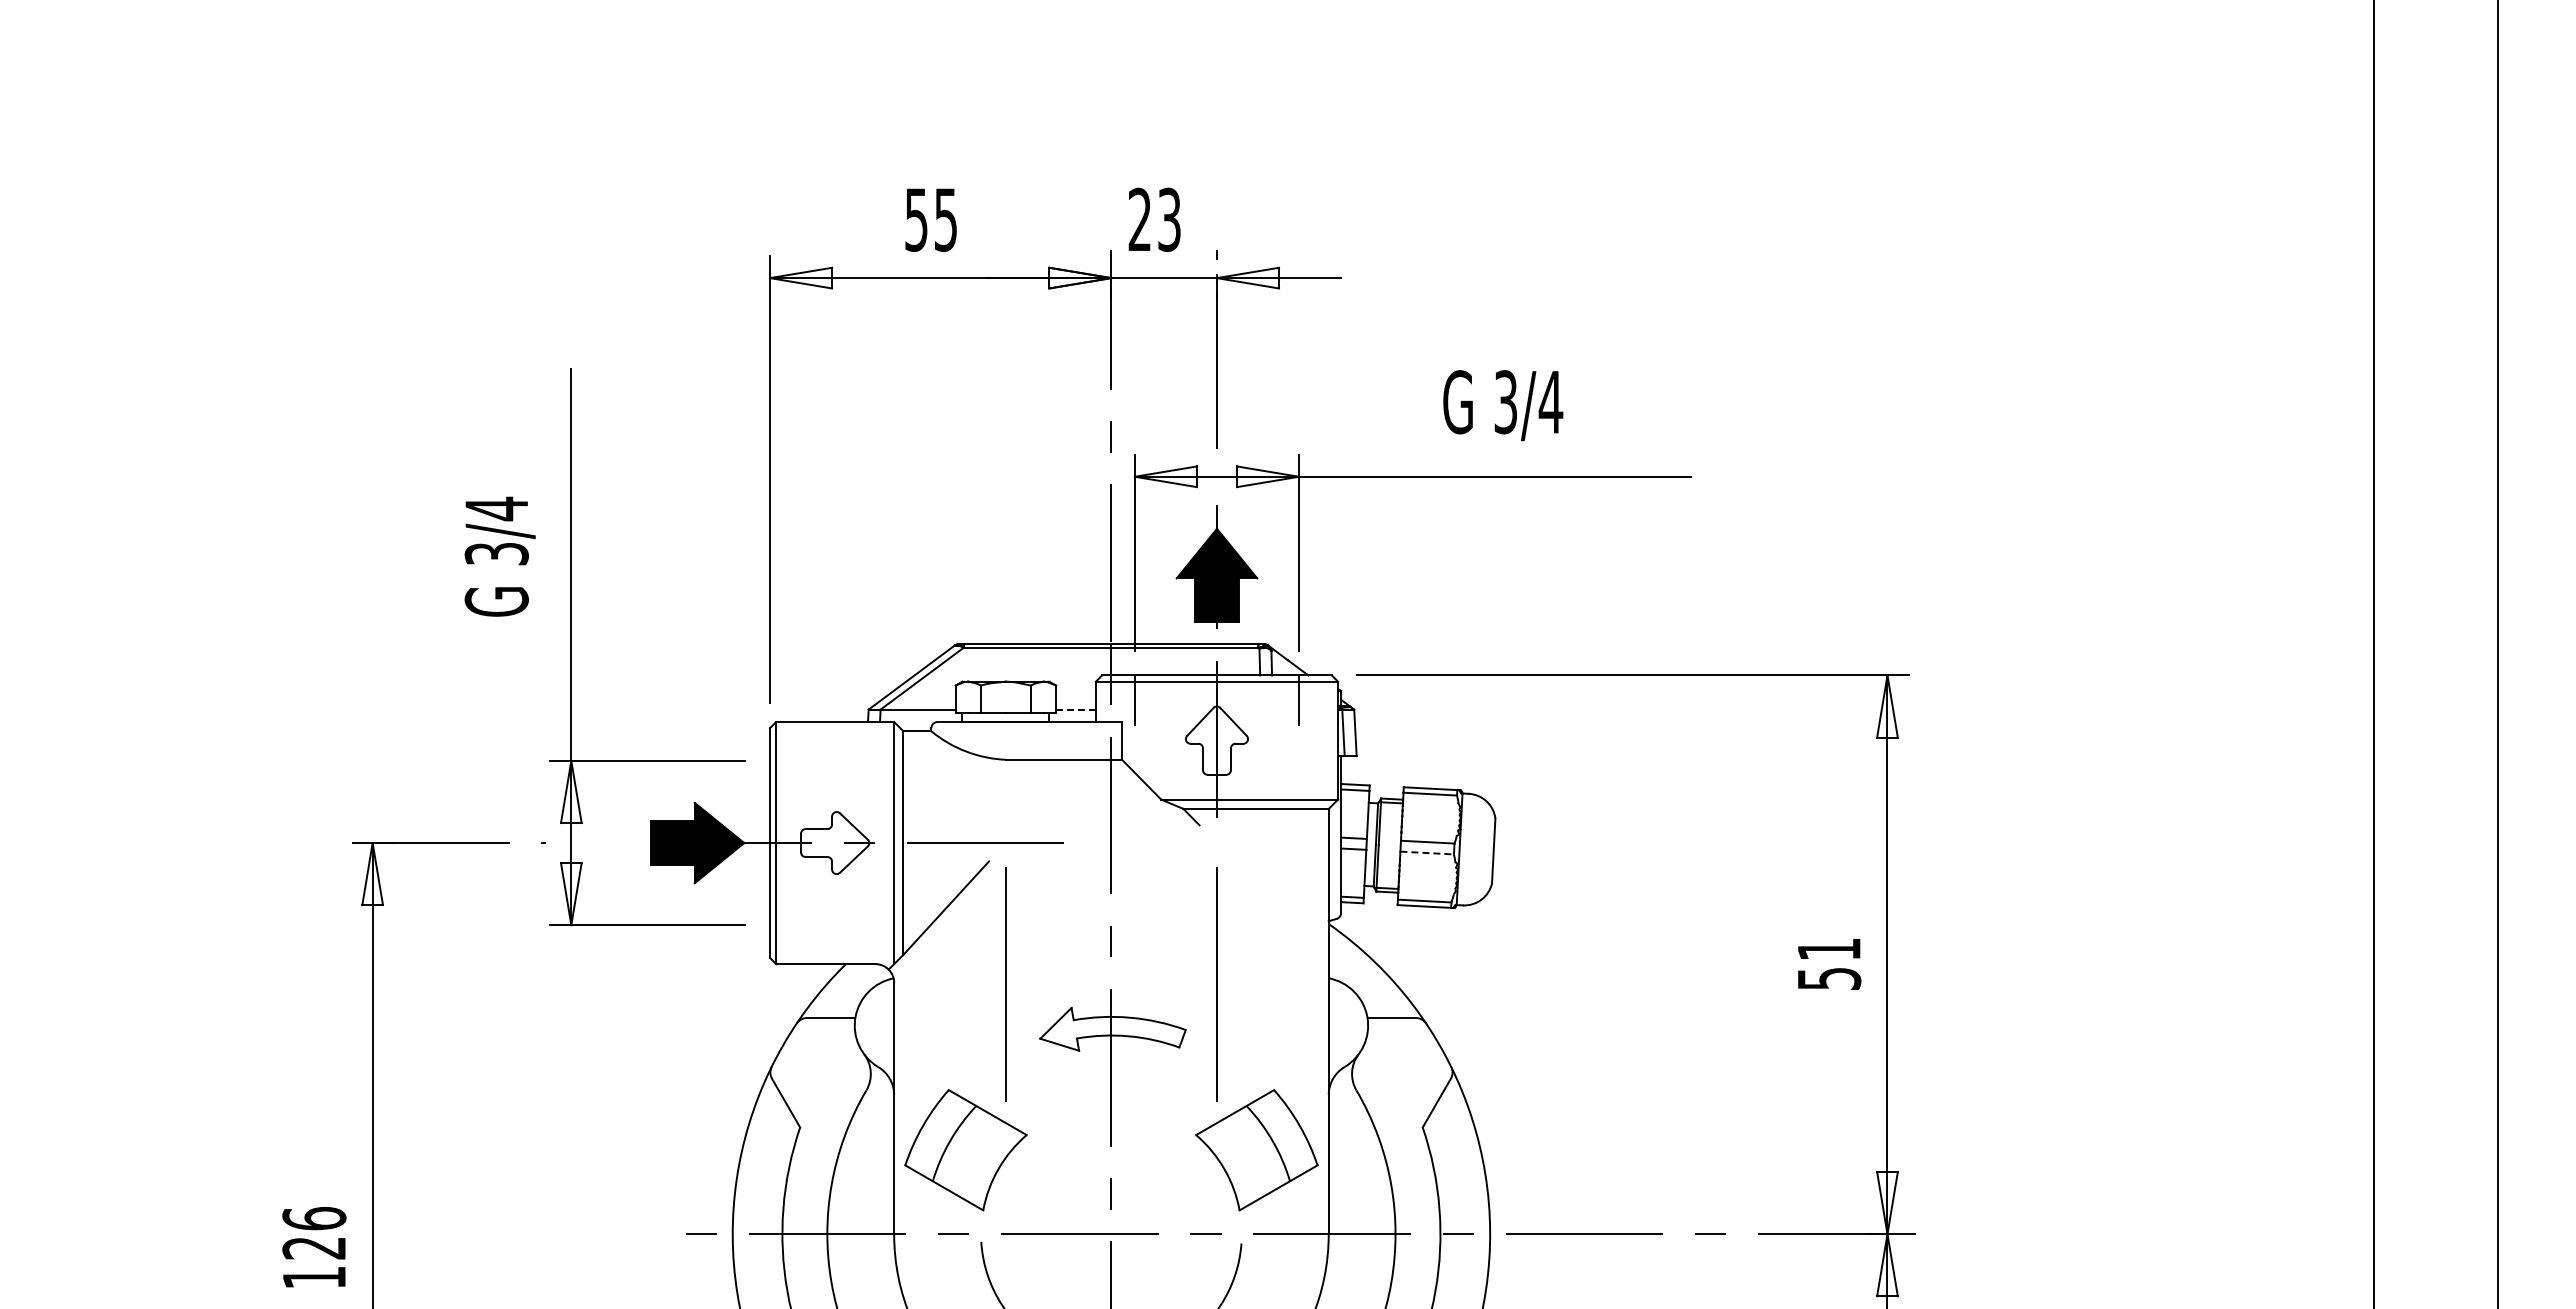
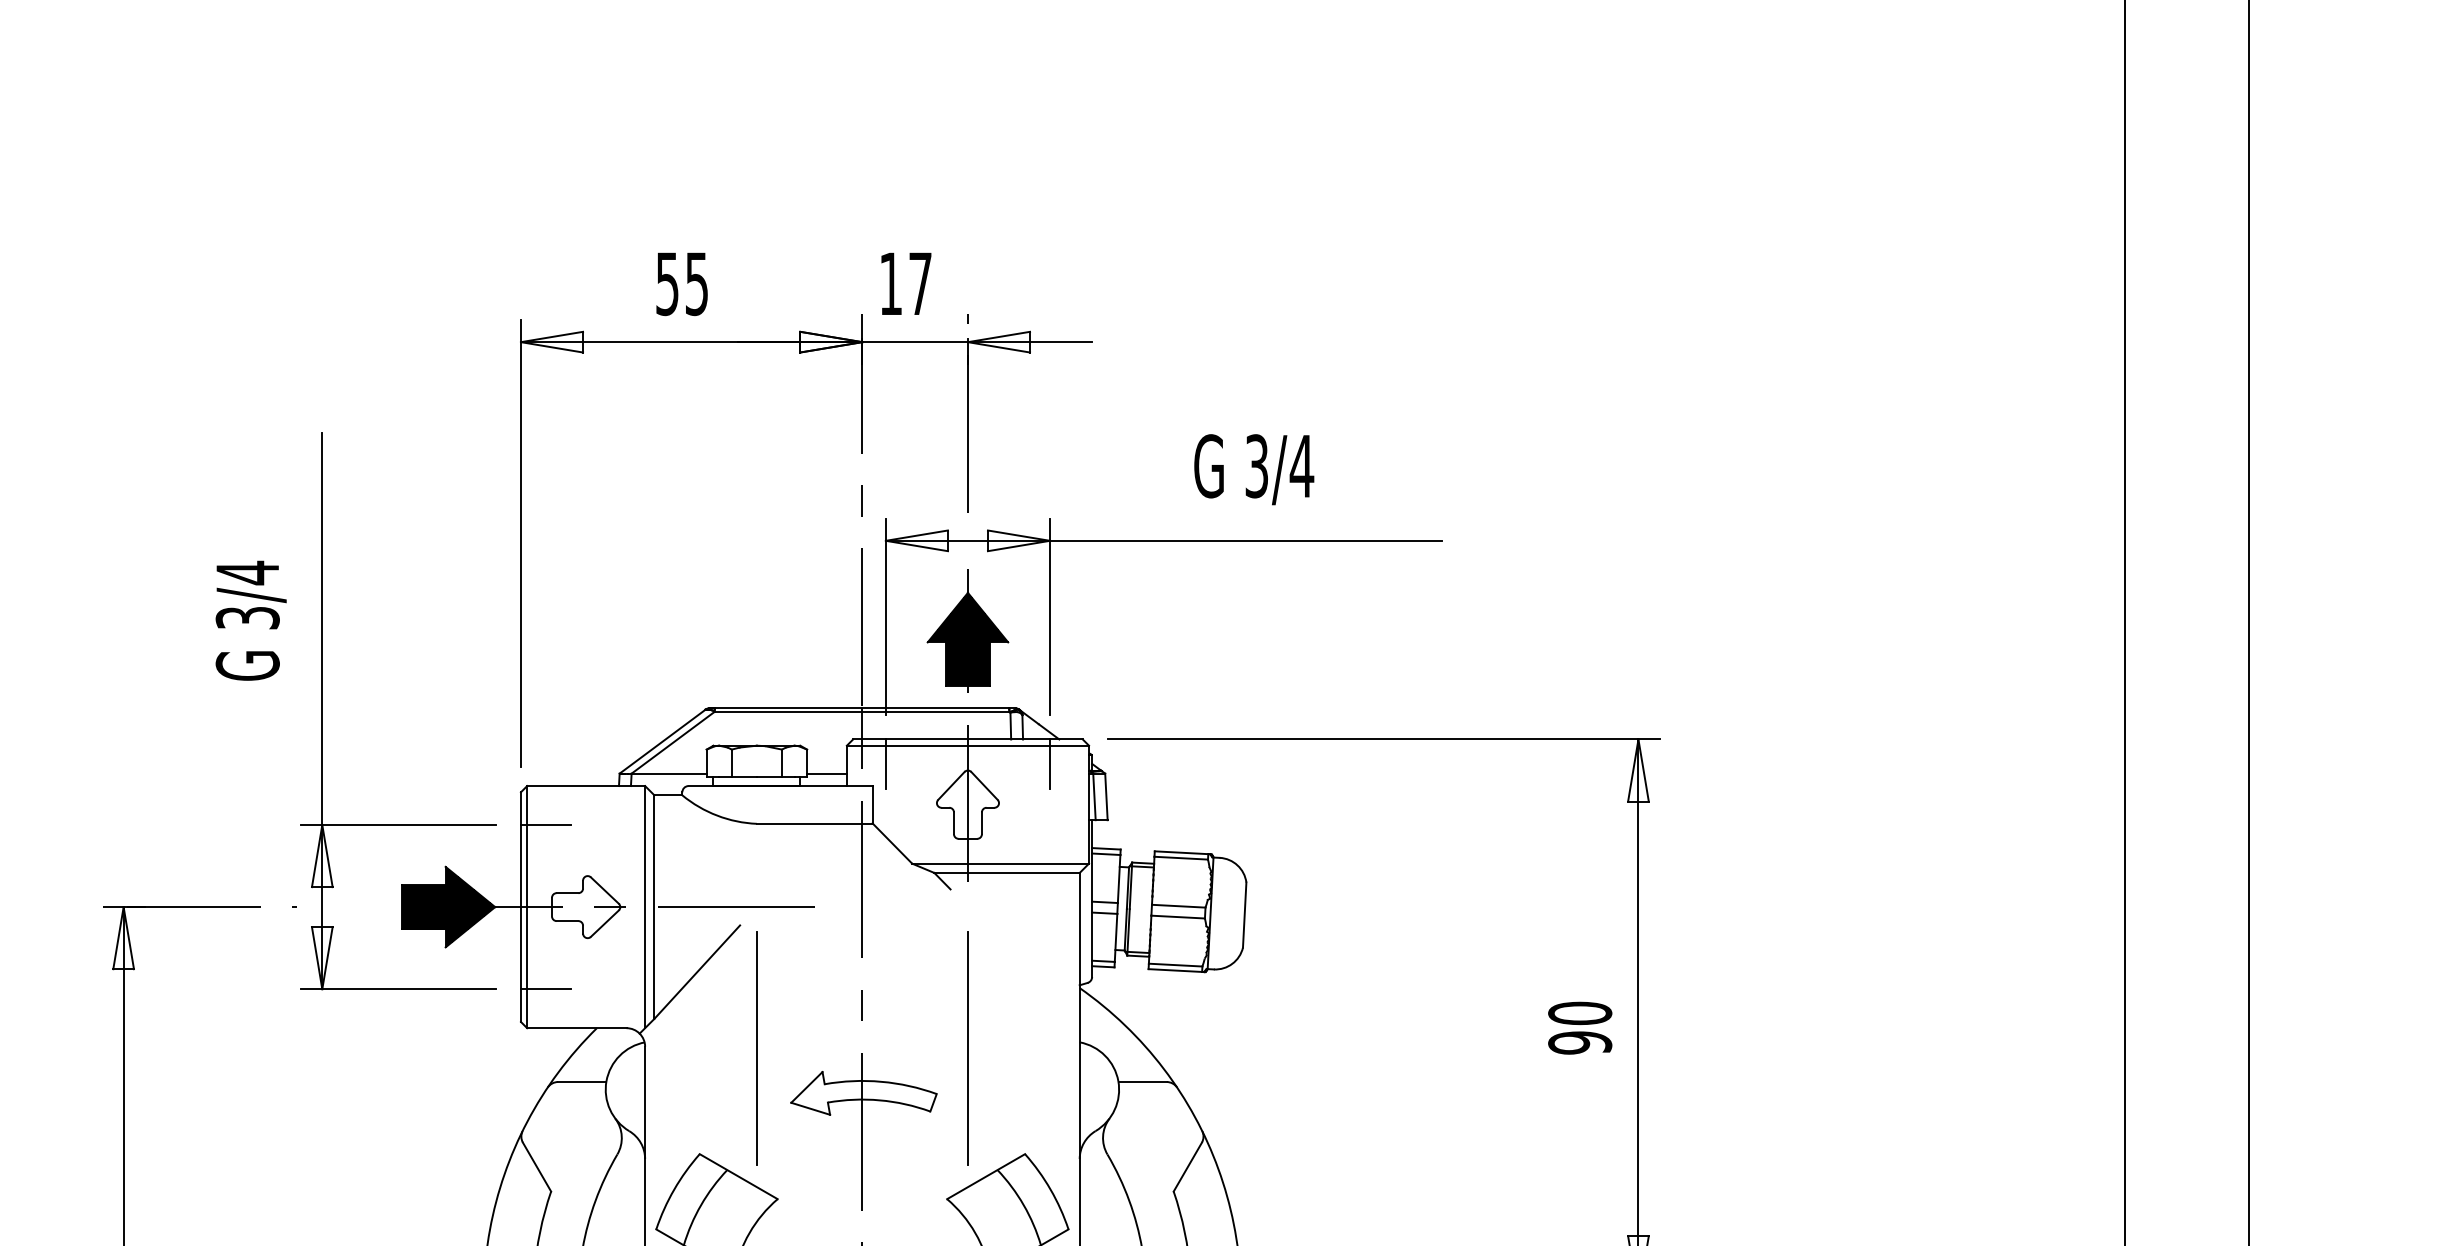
text: (1154, 219) -> (905, 283), 23 -> 17
line: (1076, 709) -> (827, 773), dashed -> solid
line: (794, 761) -> (545, 825), added
line: (1427, 853) -> (1178, 917), dashed -> solid
line: (794, 925) -> (545, 989), added
text: (1829, 963) -> (1580, 1027), 51 -> 90

